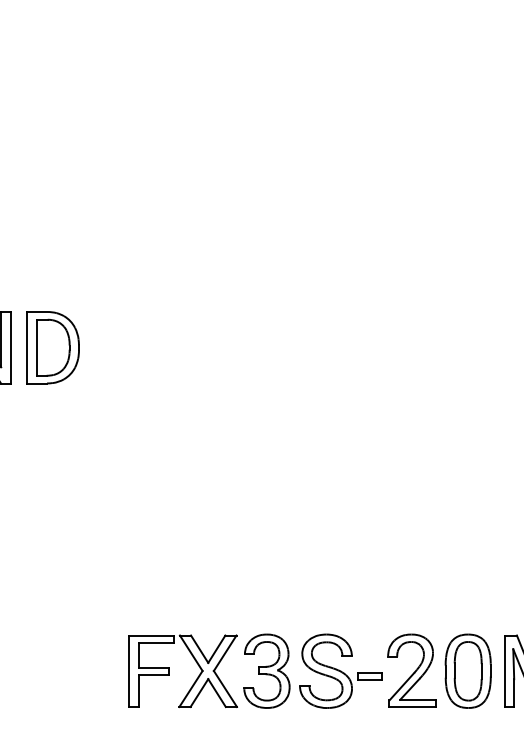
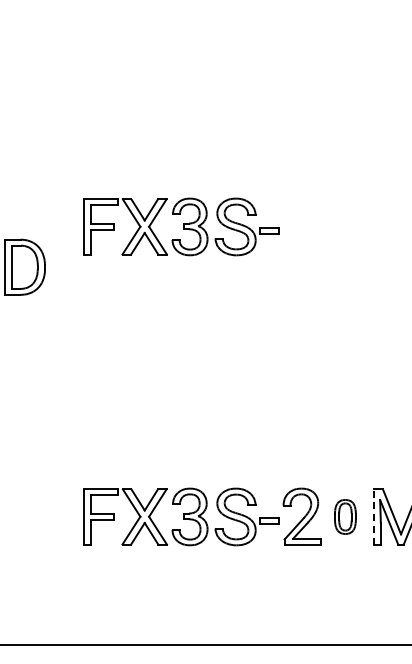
part: (255, 294) -> (181, 226), added
part: (468, 670) -> (345, 516), size x0.6
line: (504, 670) -> (373, 516), solid -> dashed

